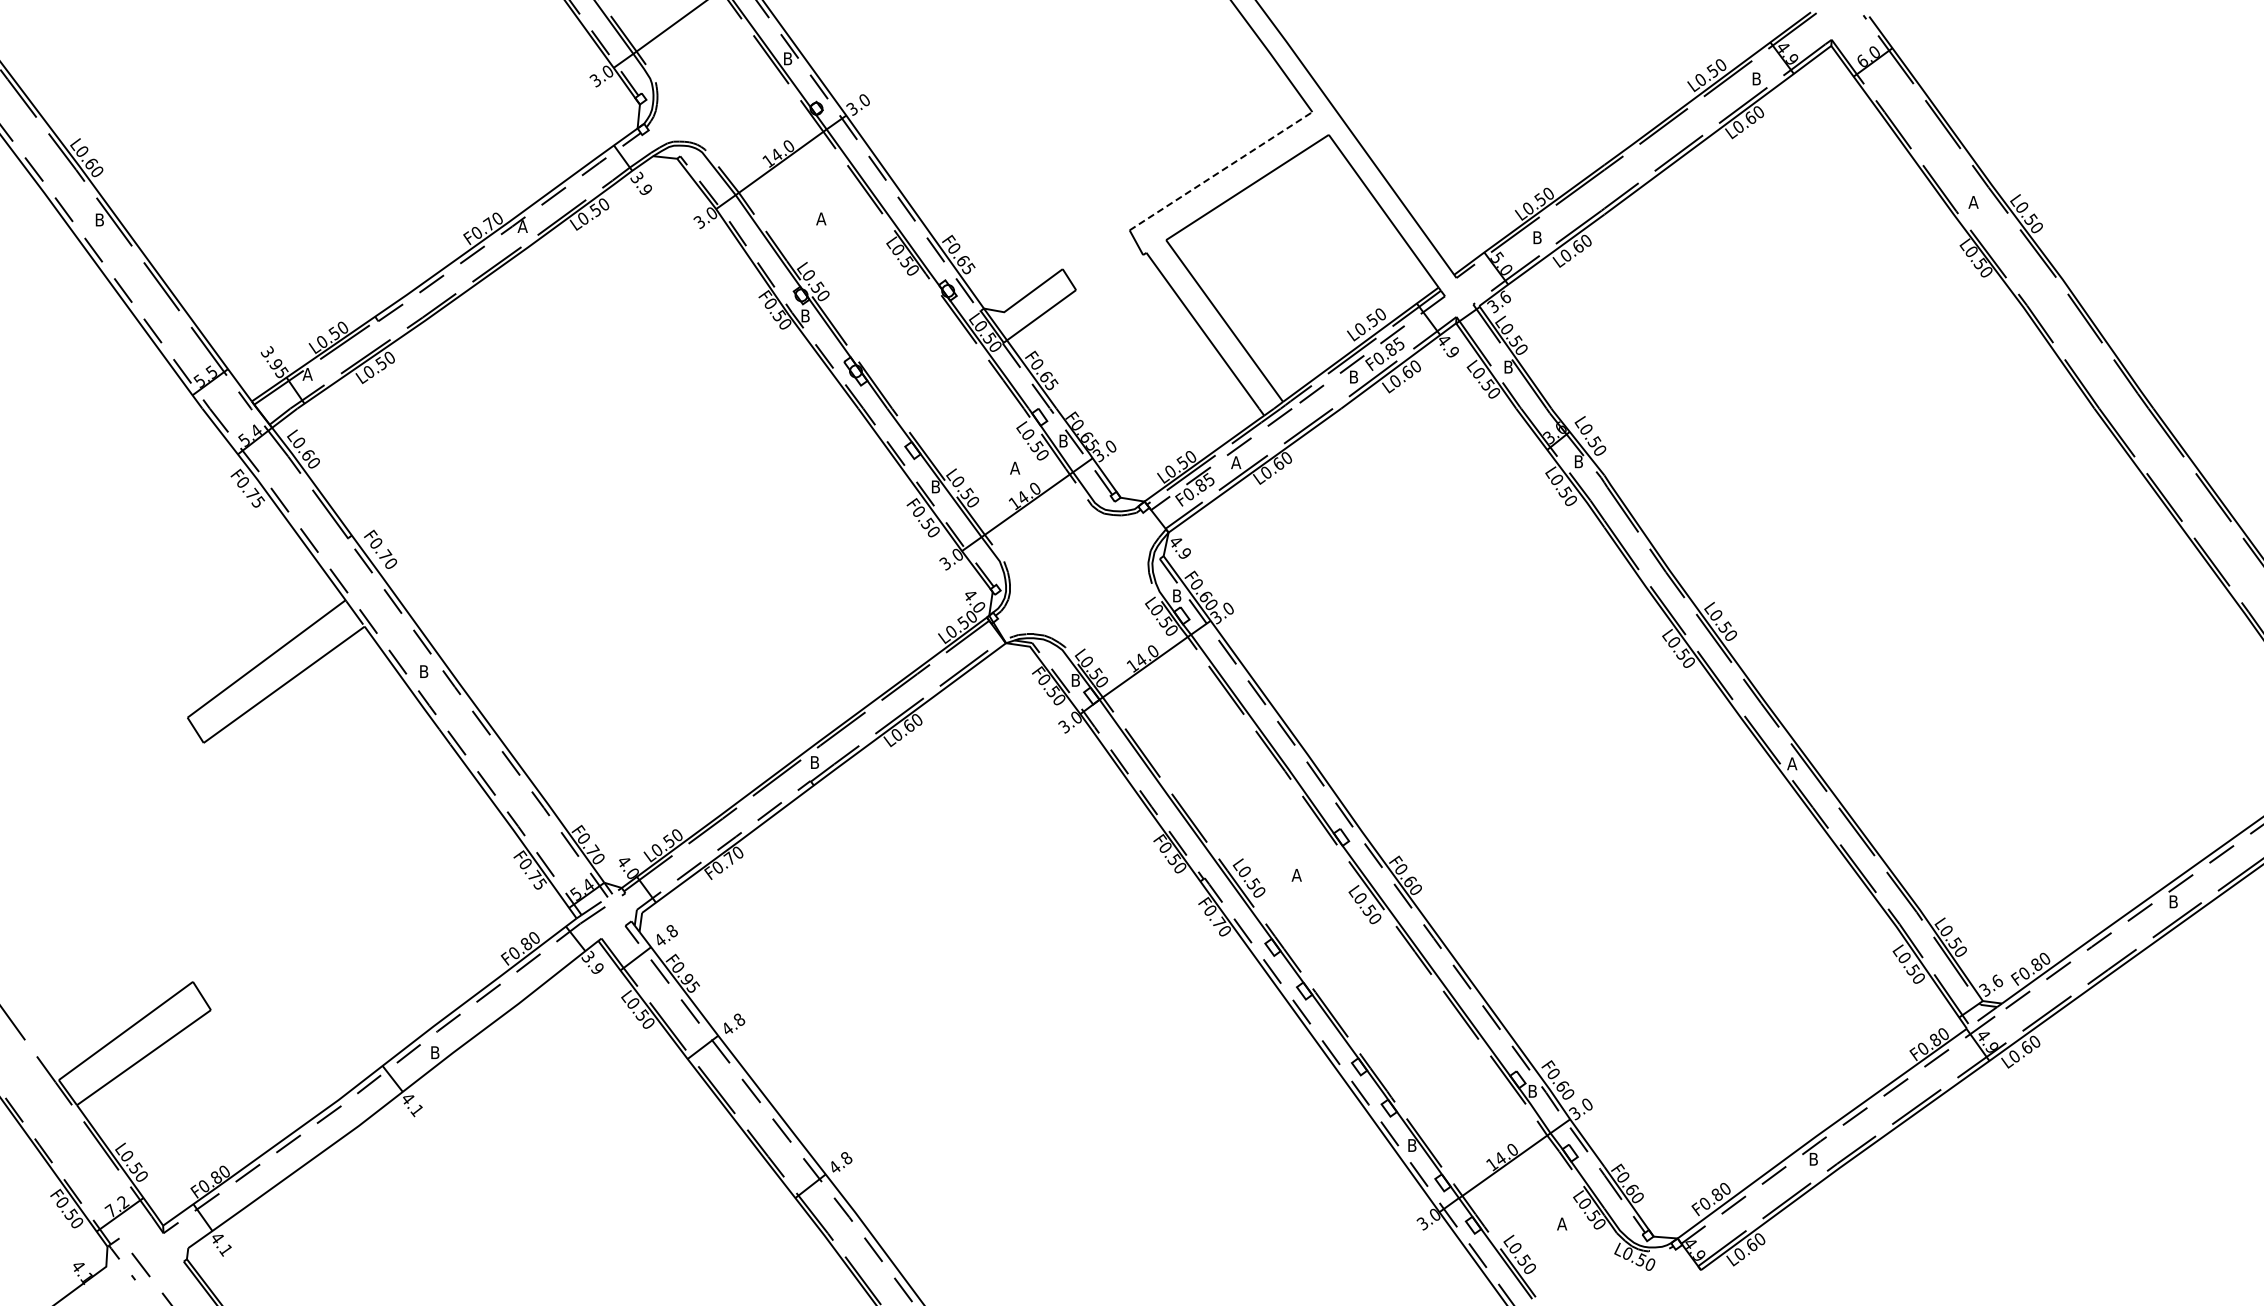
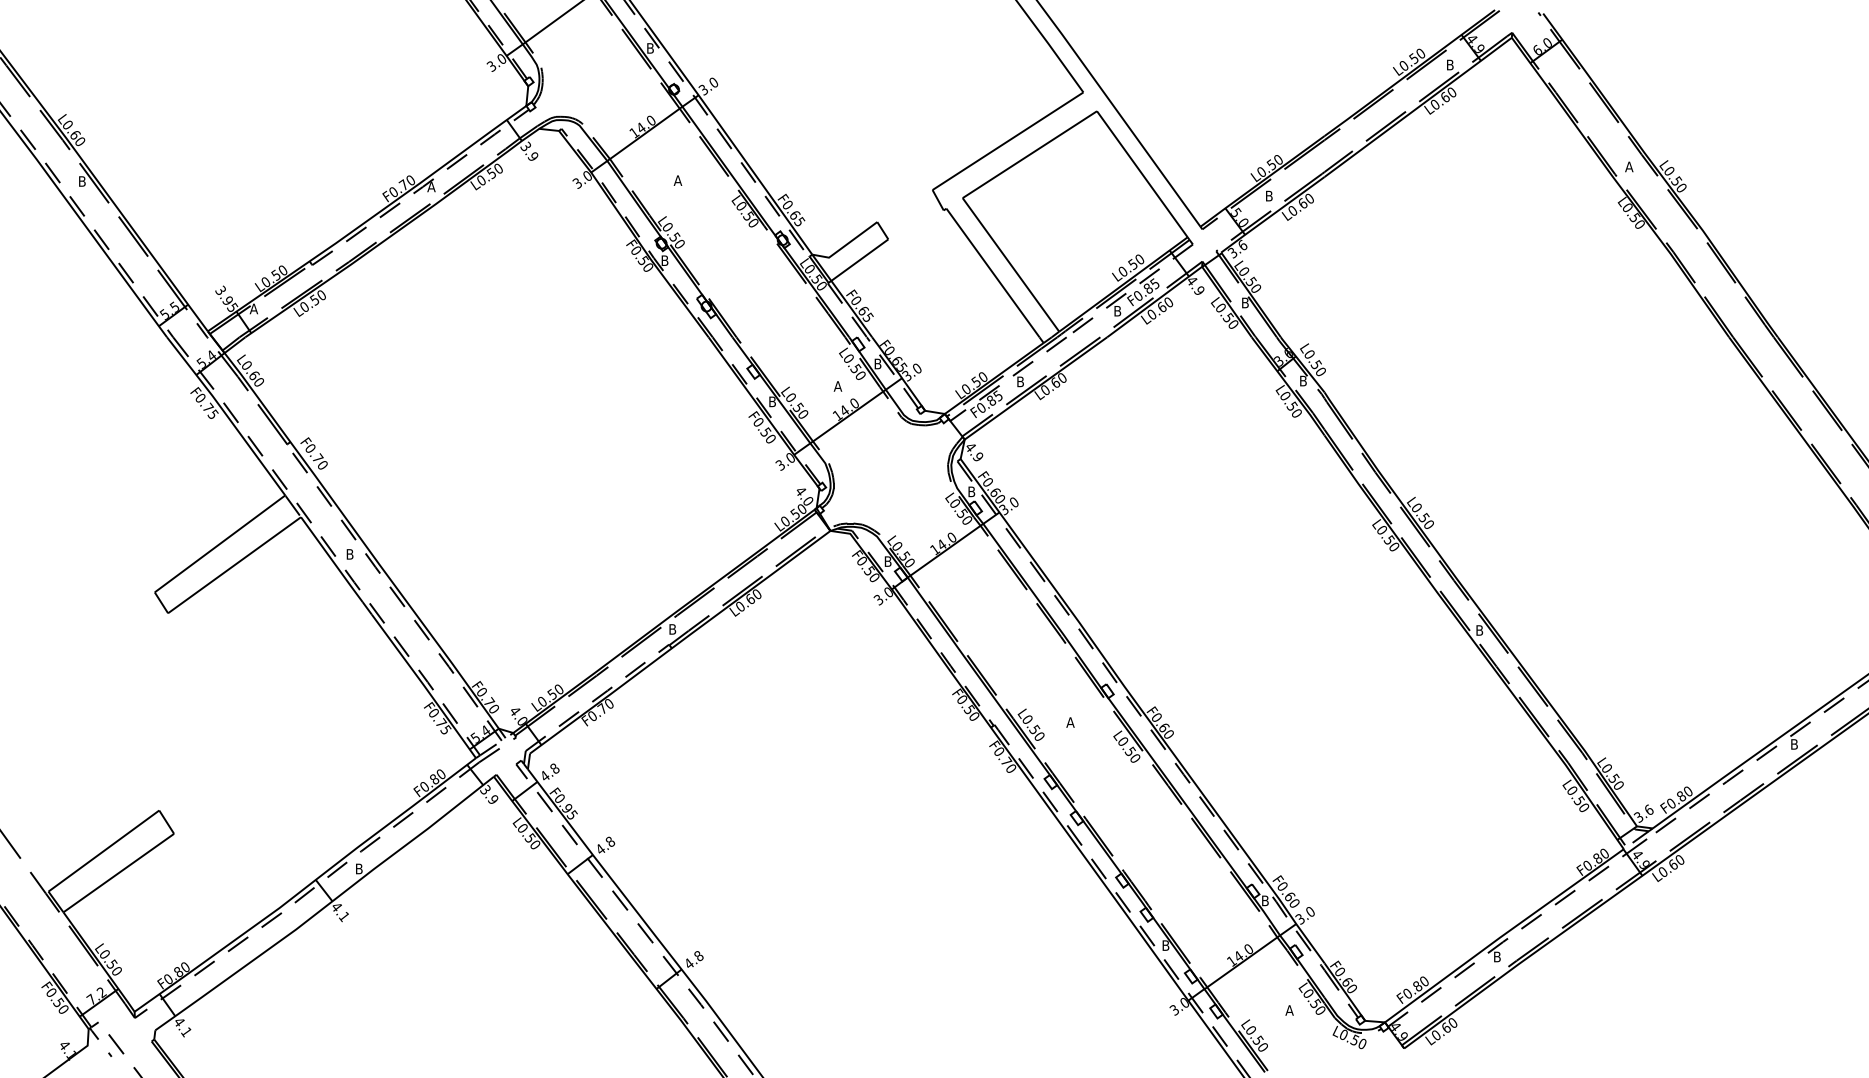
line: (1221, 171) -> (1008, 141), dashed -> solid
text: (1236, 462) -> (1020, 381), A -> B
text: (1792, 763) -> (1479, 630), A -> B

